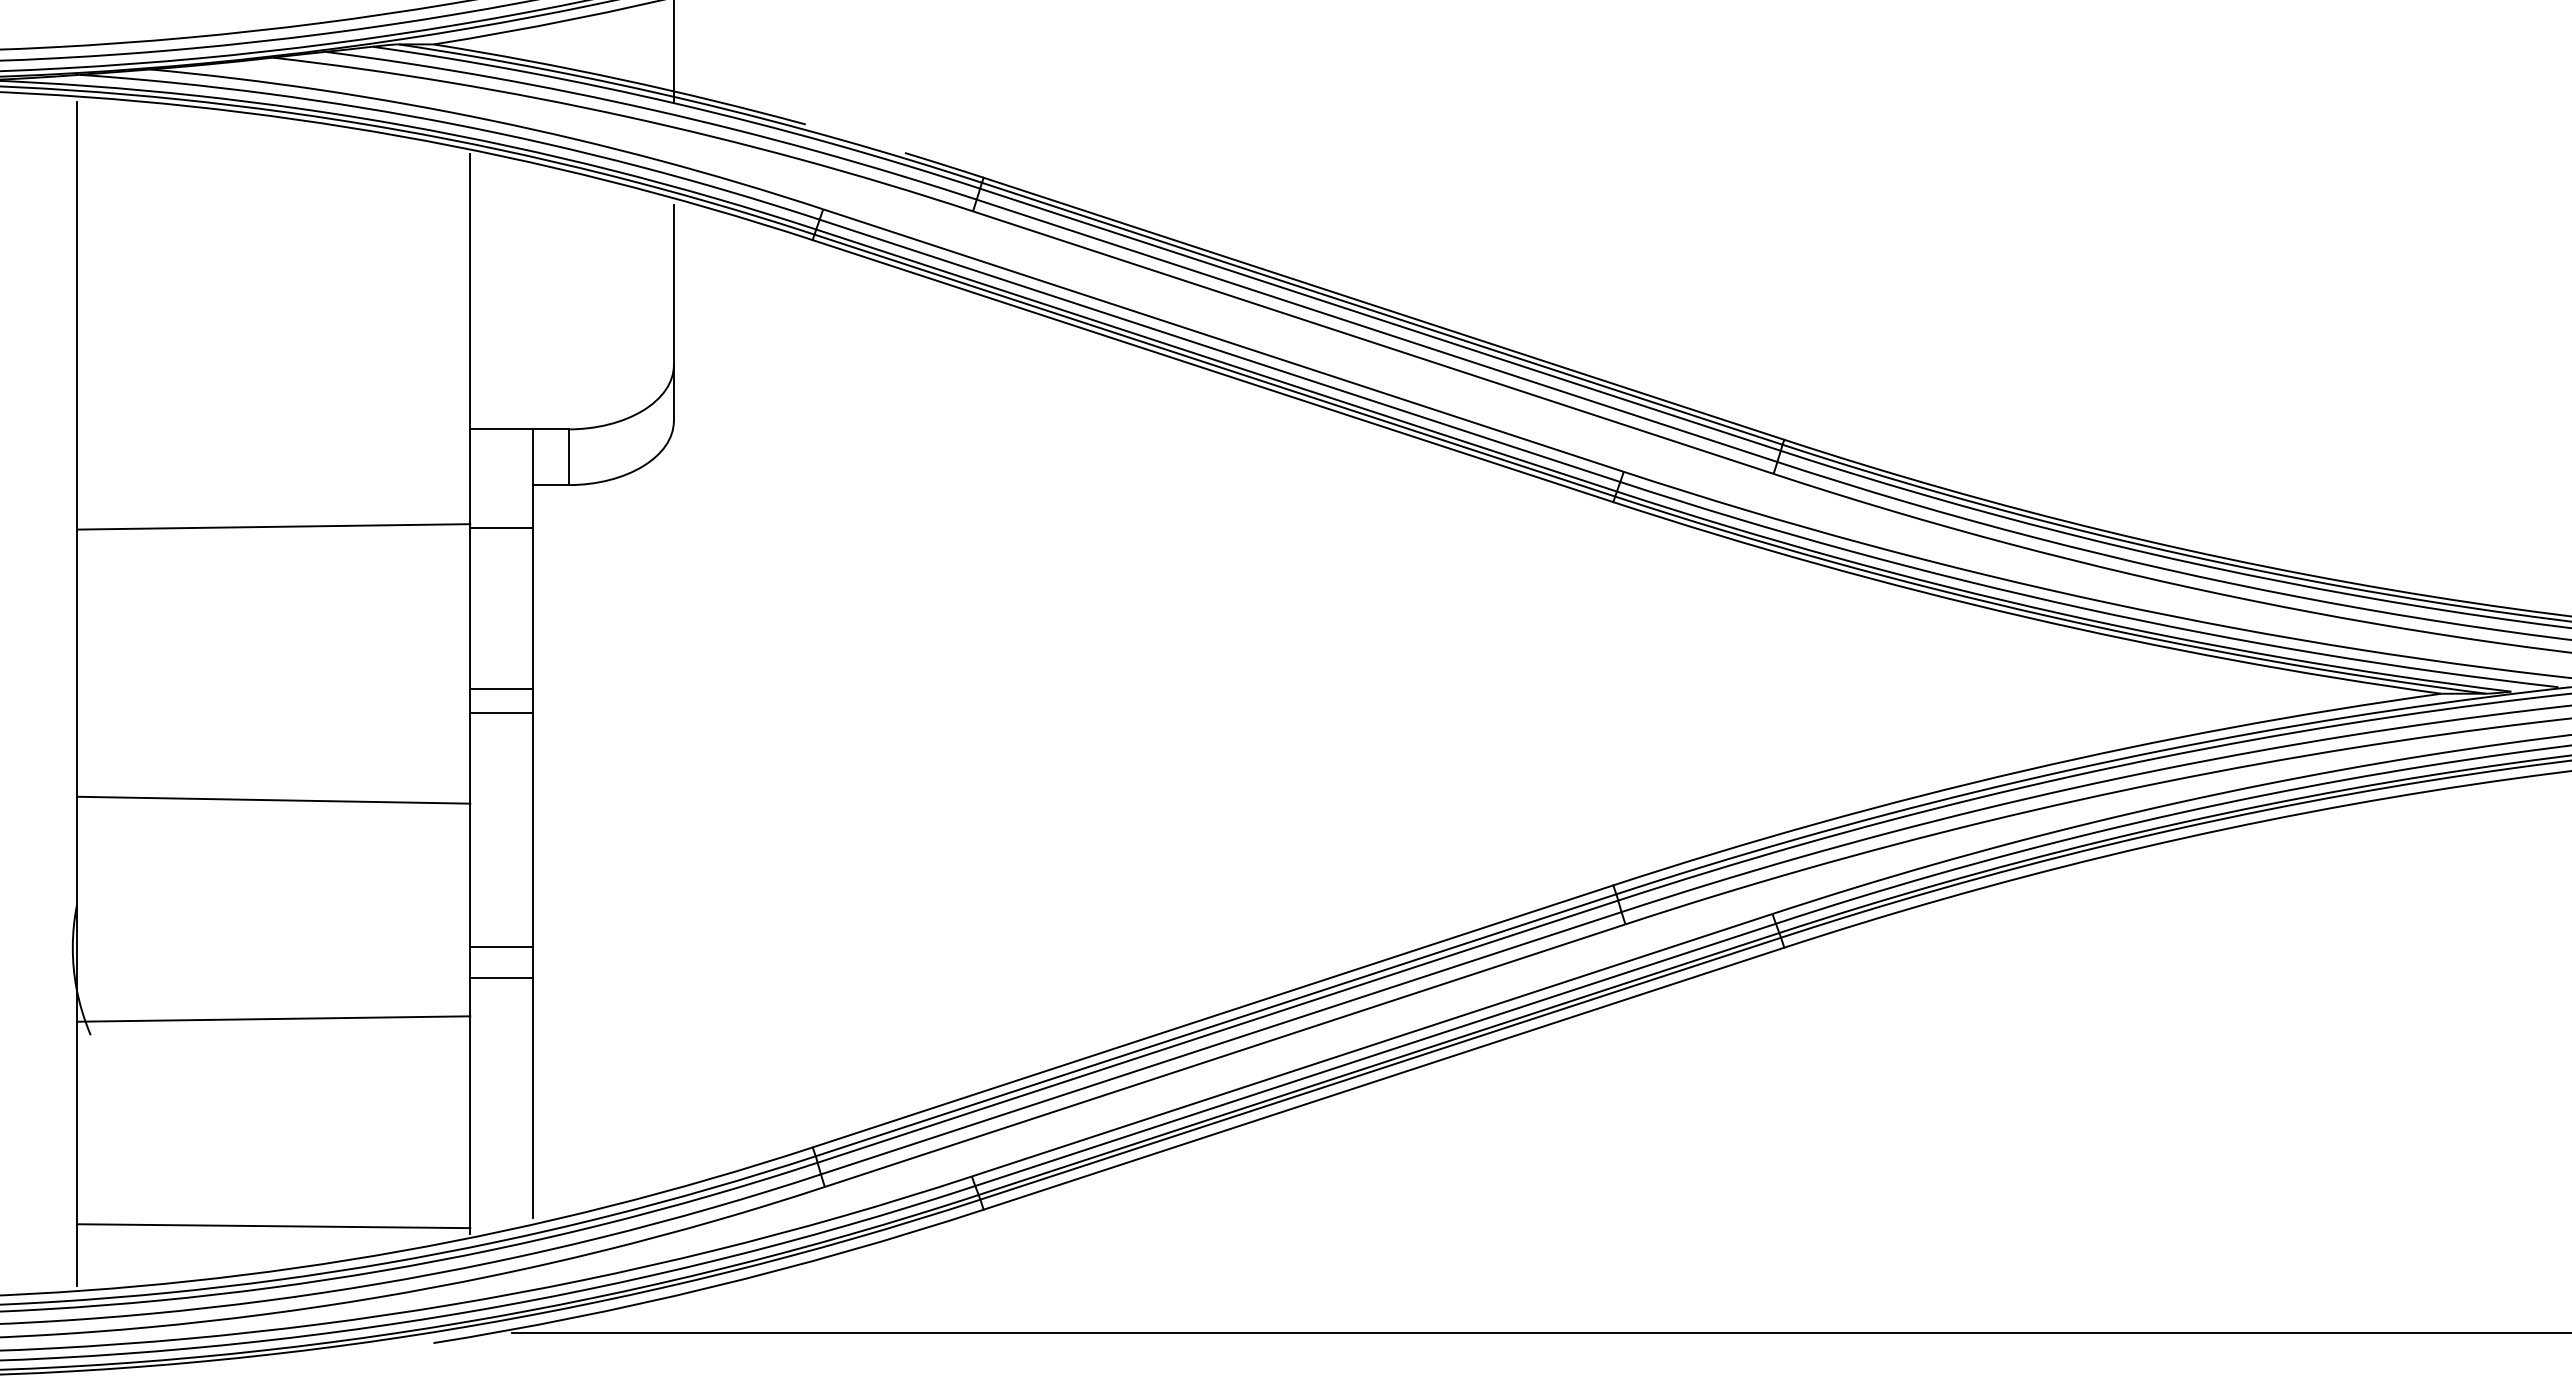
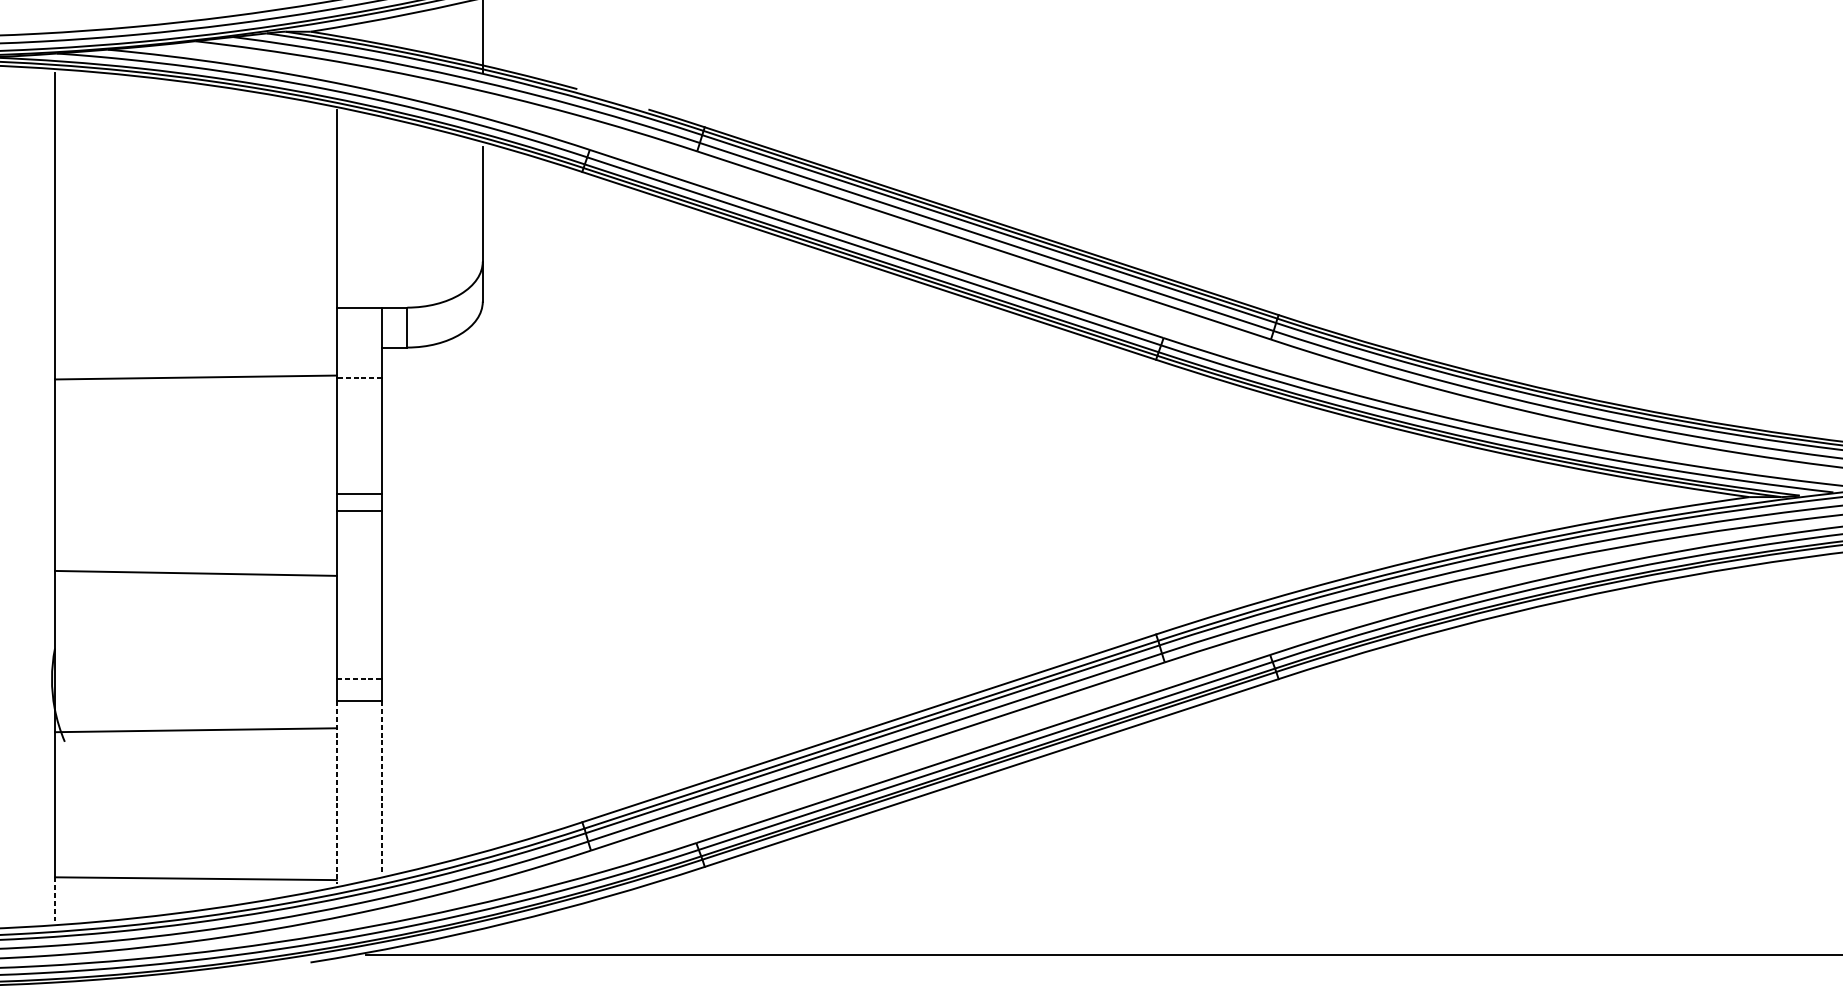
line: (501, 527) -> (359, 377), solid -> dashed
line: (501, 947) -> (359, 678), solid -> dashed
line: (533, 1098) -> (382, 787), solid -> dashed
line: (470, 1105) -> (337, 792), solid -> dashed
line: (77, 1255) -> (55, 899), solid -> dashed

